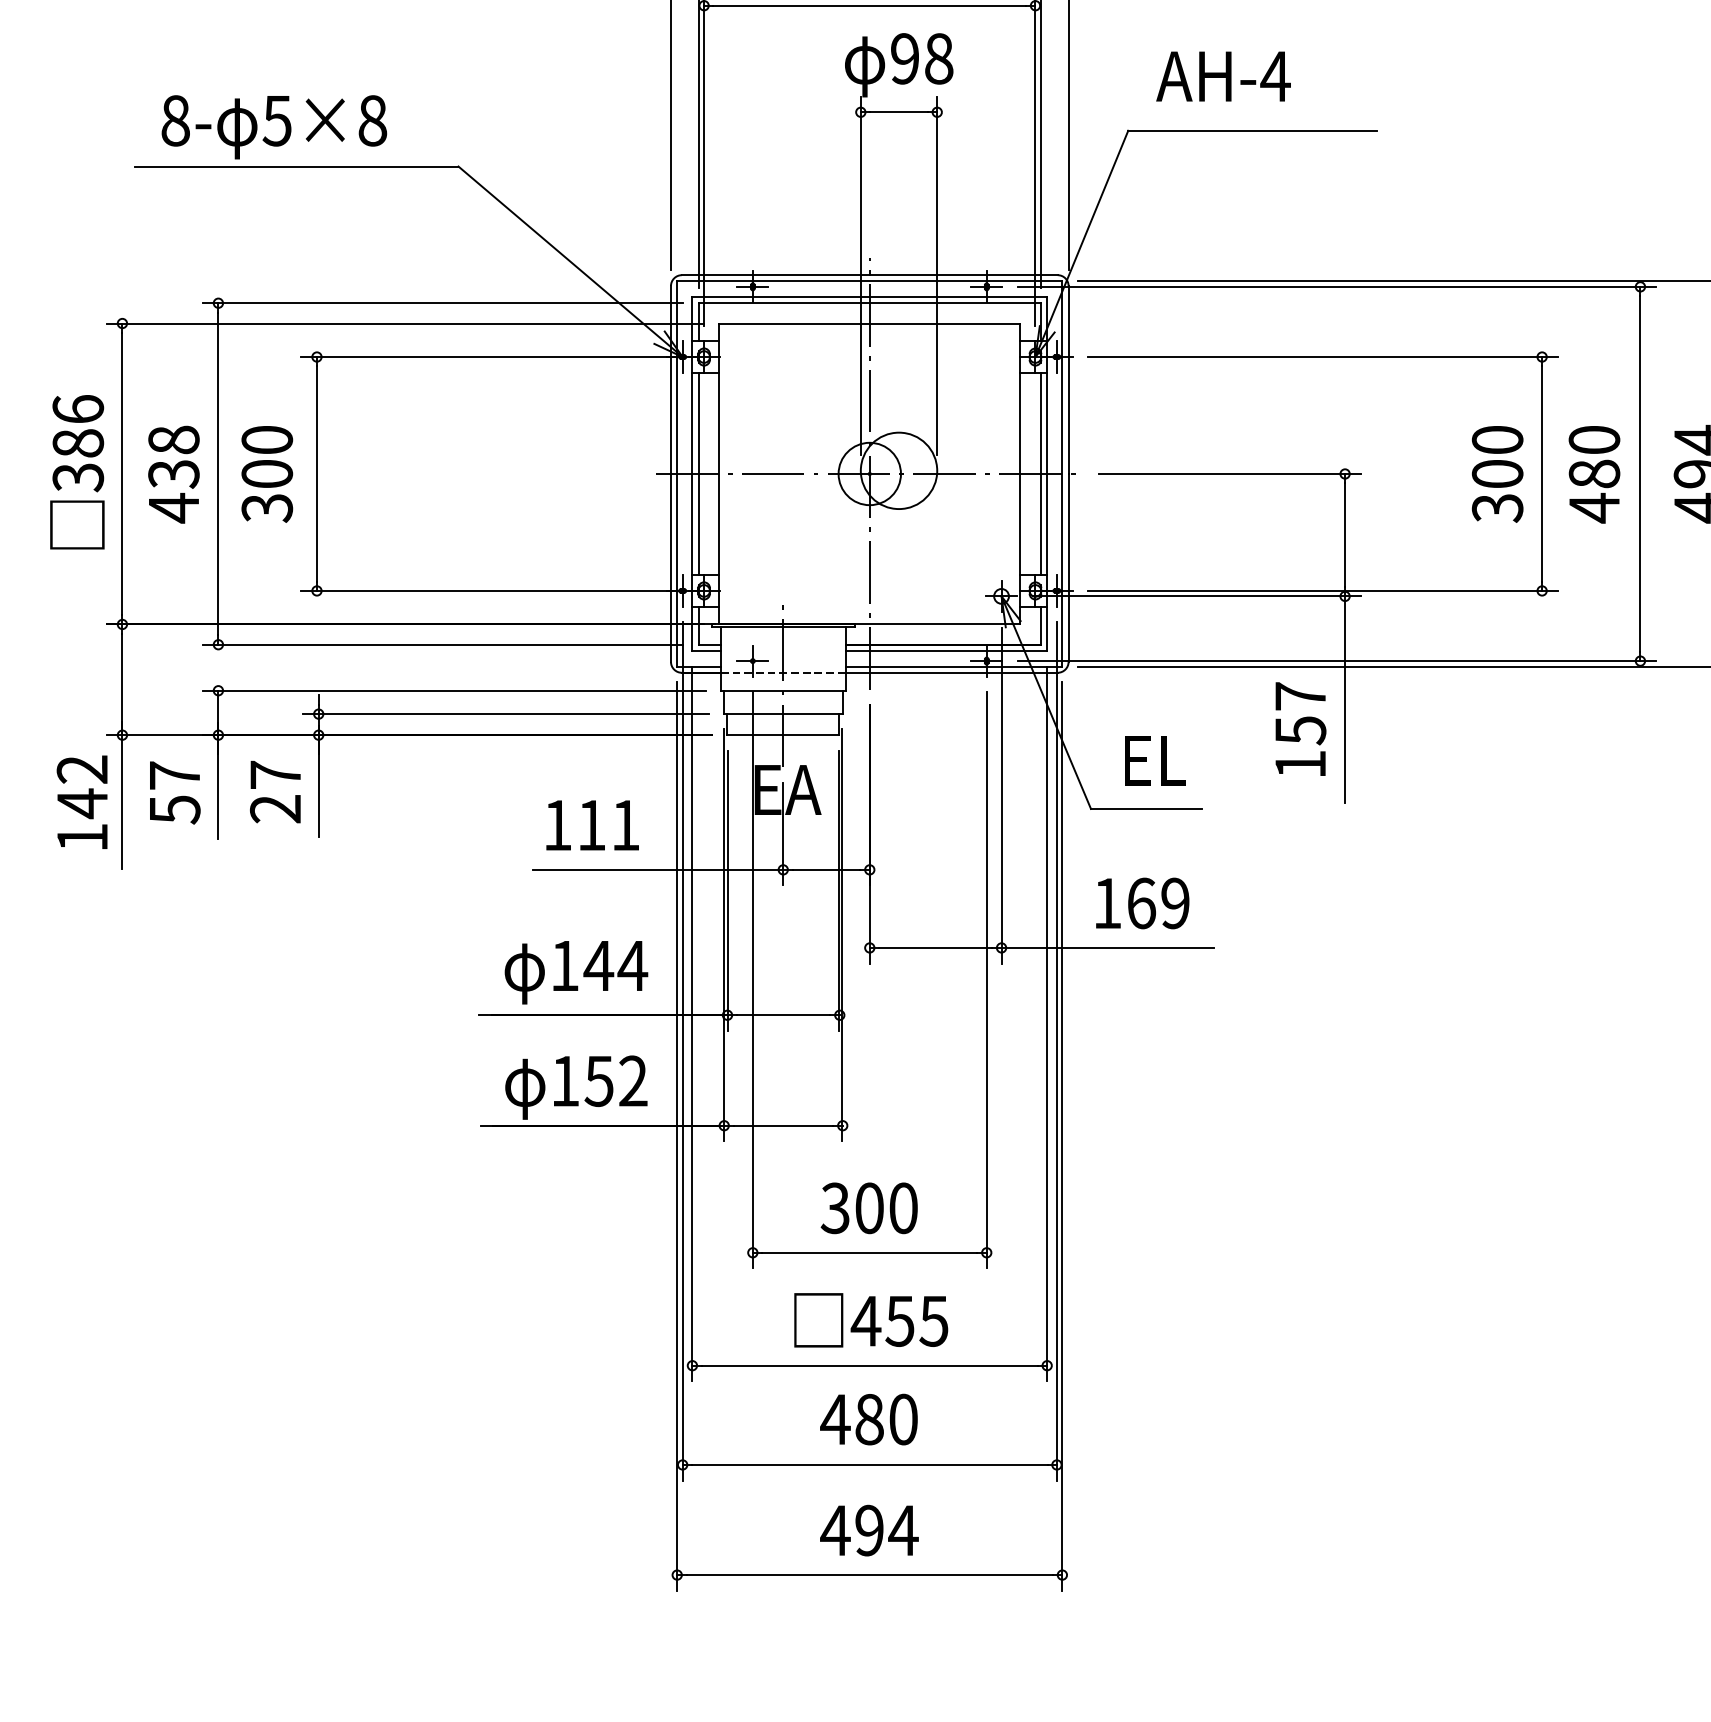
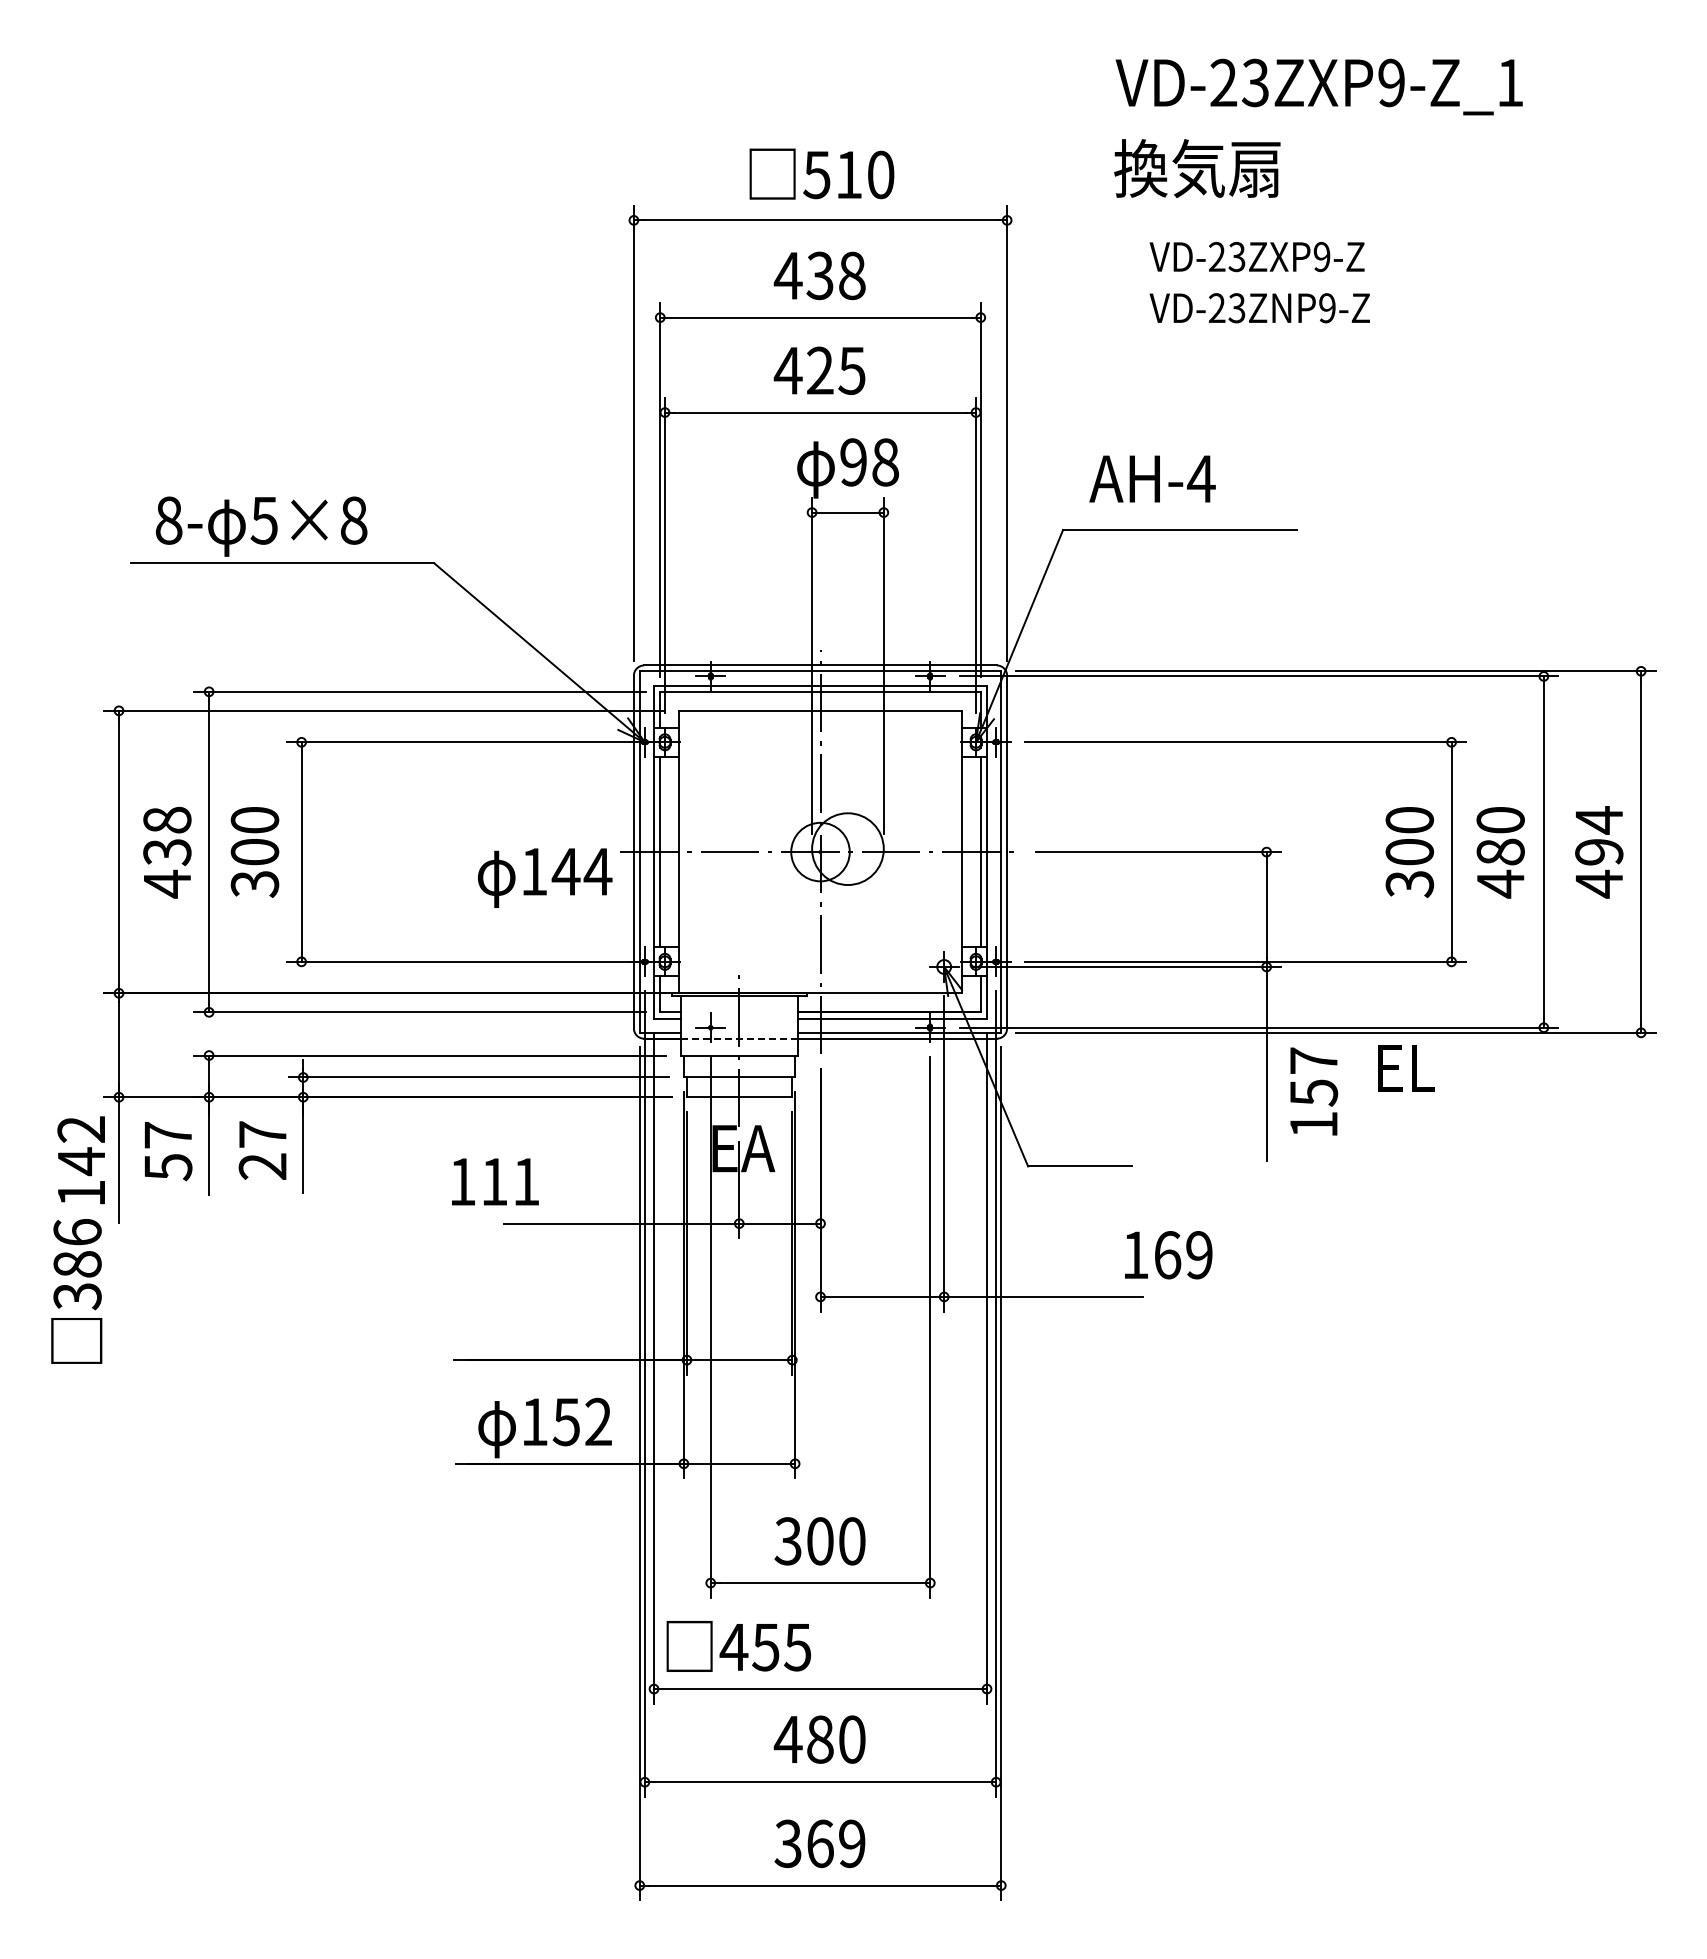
text: (77, 472) -> (76, 1291), moved
text: (1301, 729) -> (1314, 1091), moved
text: (1155, 761) -> (1406, 1068), moved
text: (592, 824) -> (495, 1181), moved
text: (1142, 903) -> (1168, 1255), moved
text: (576, 971) -> (545, 877), moved
text: (870, 1320) -> (738, 1646), moved
text: (868, 1530) -> (819, 1843), 494 -> 369

